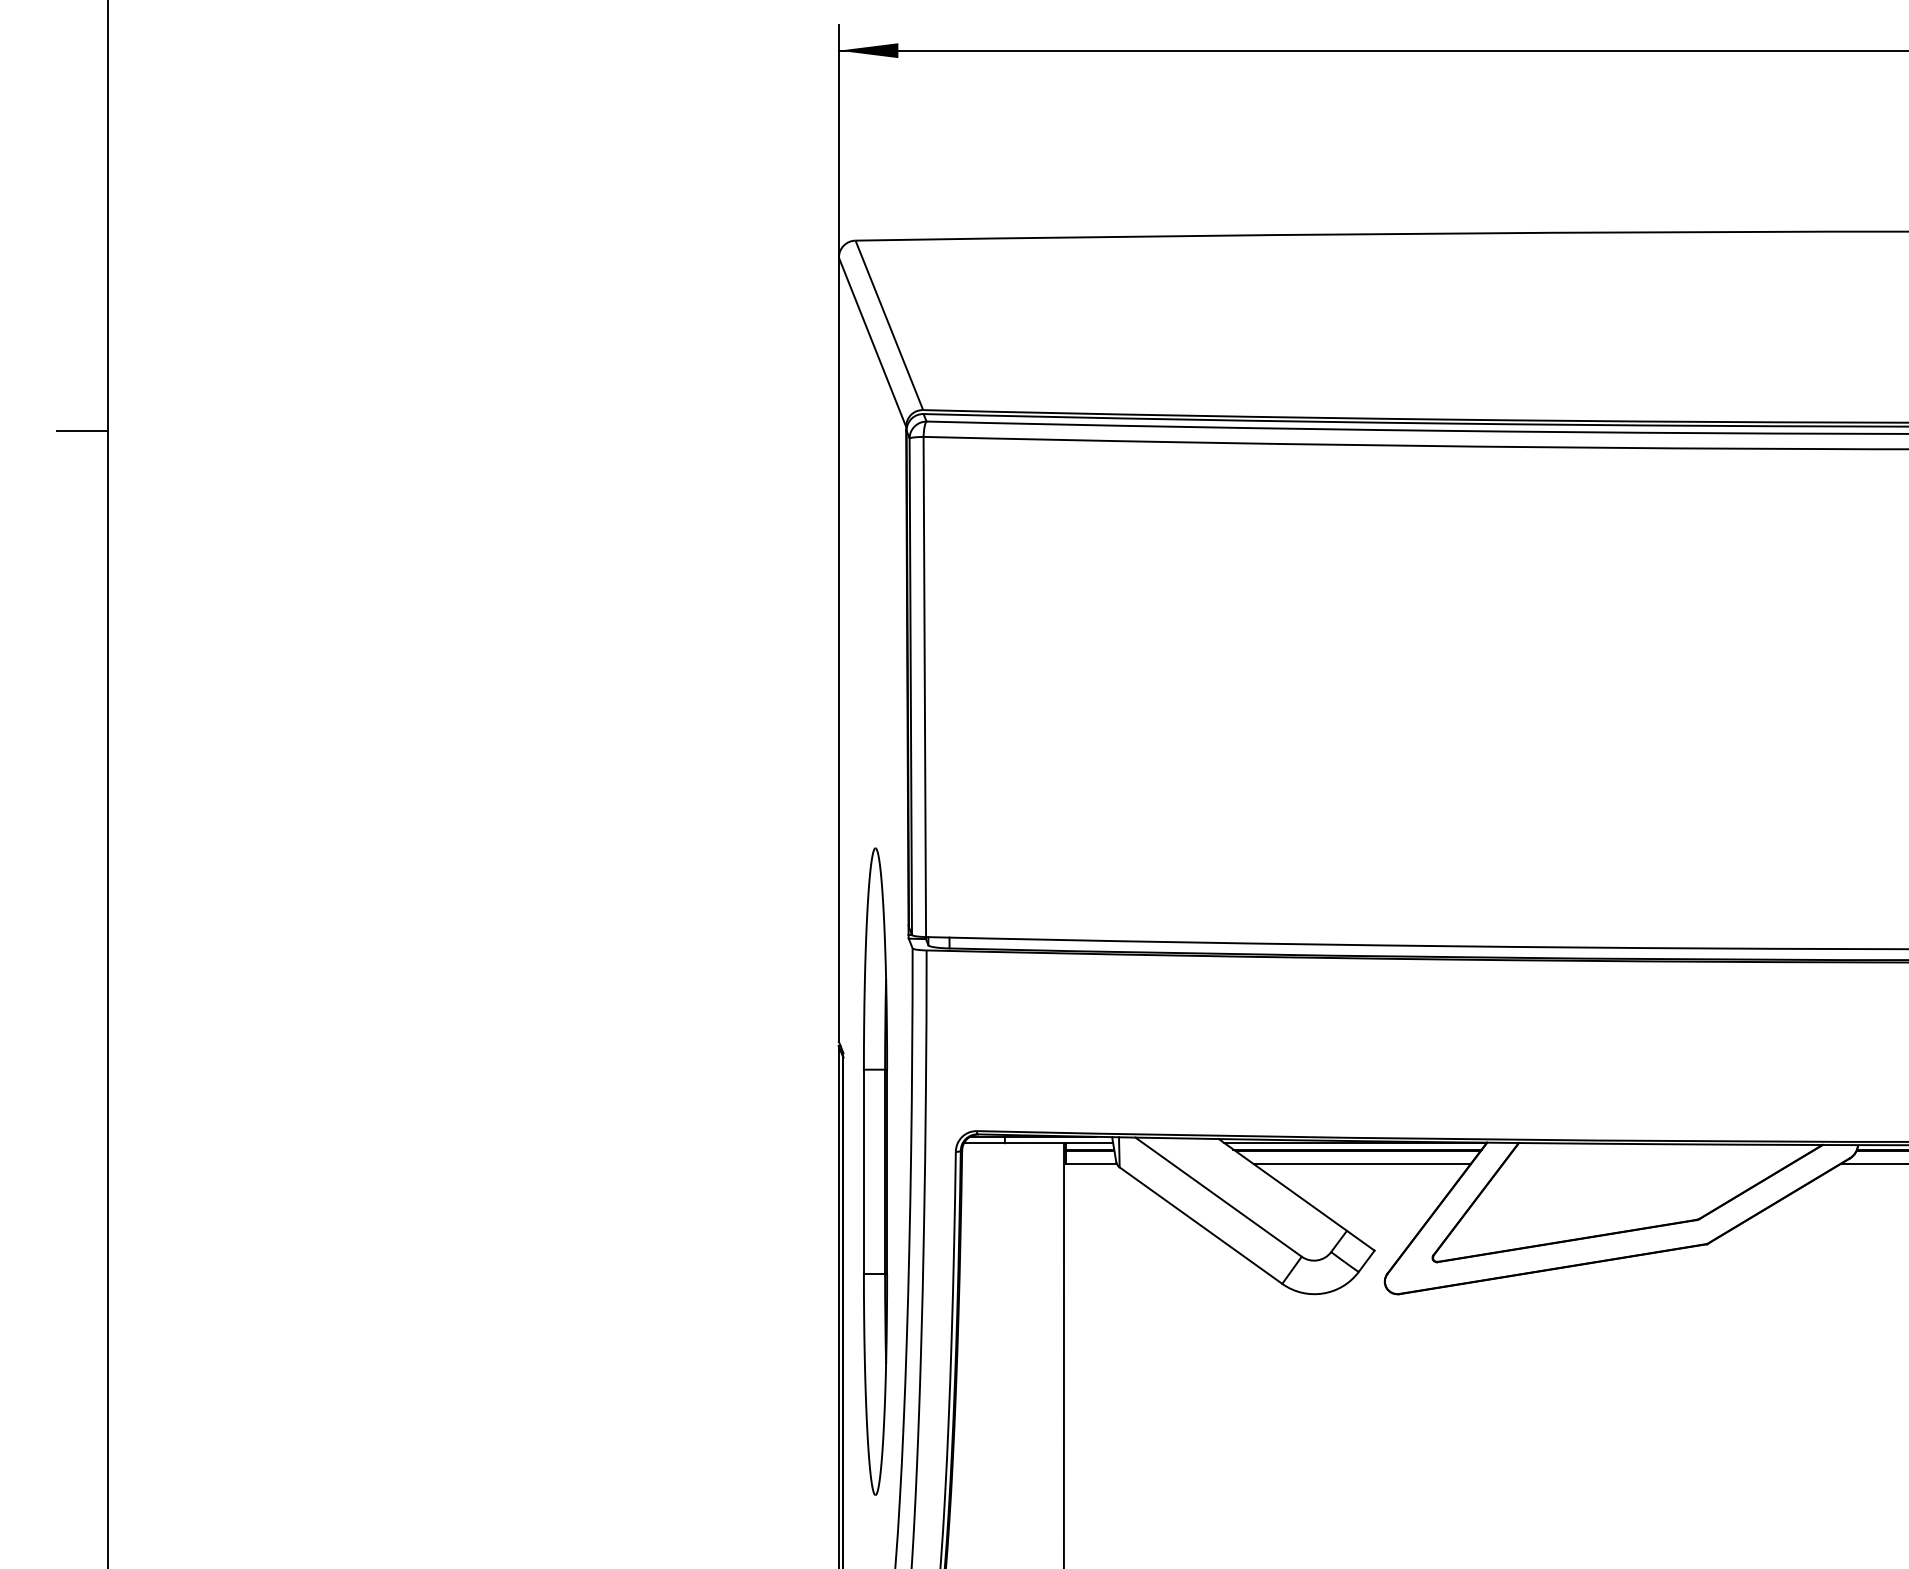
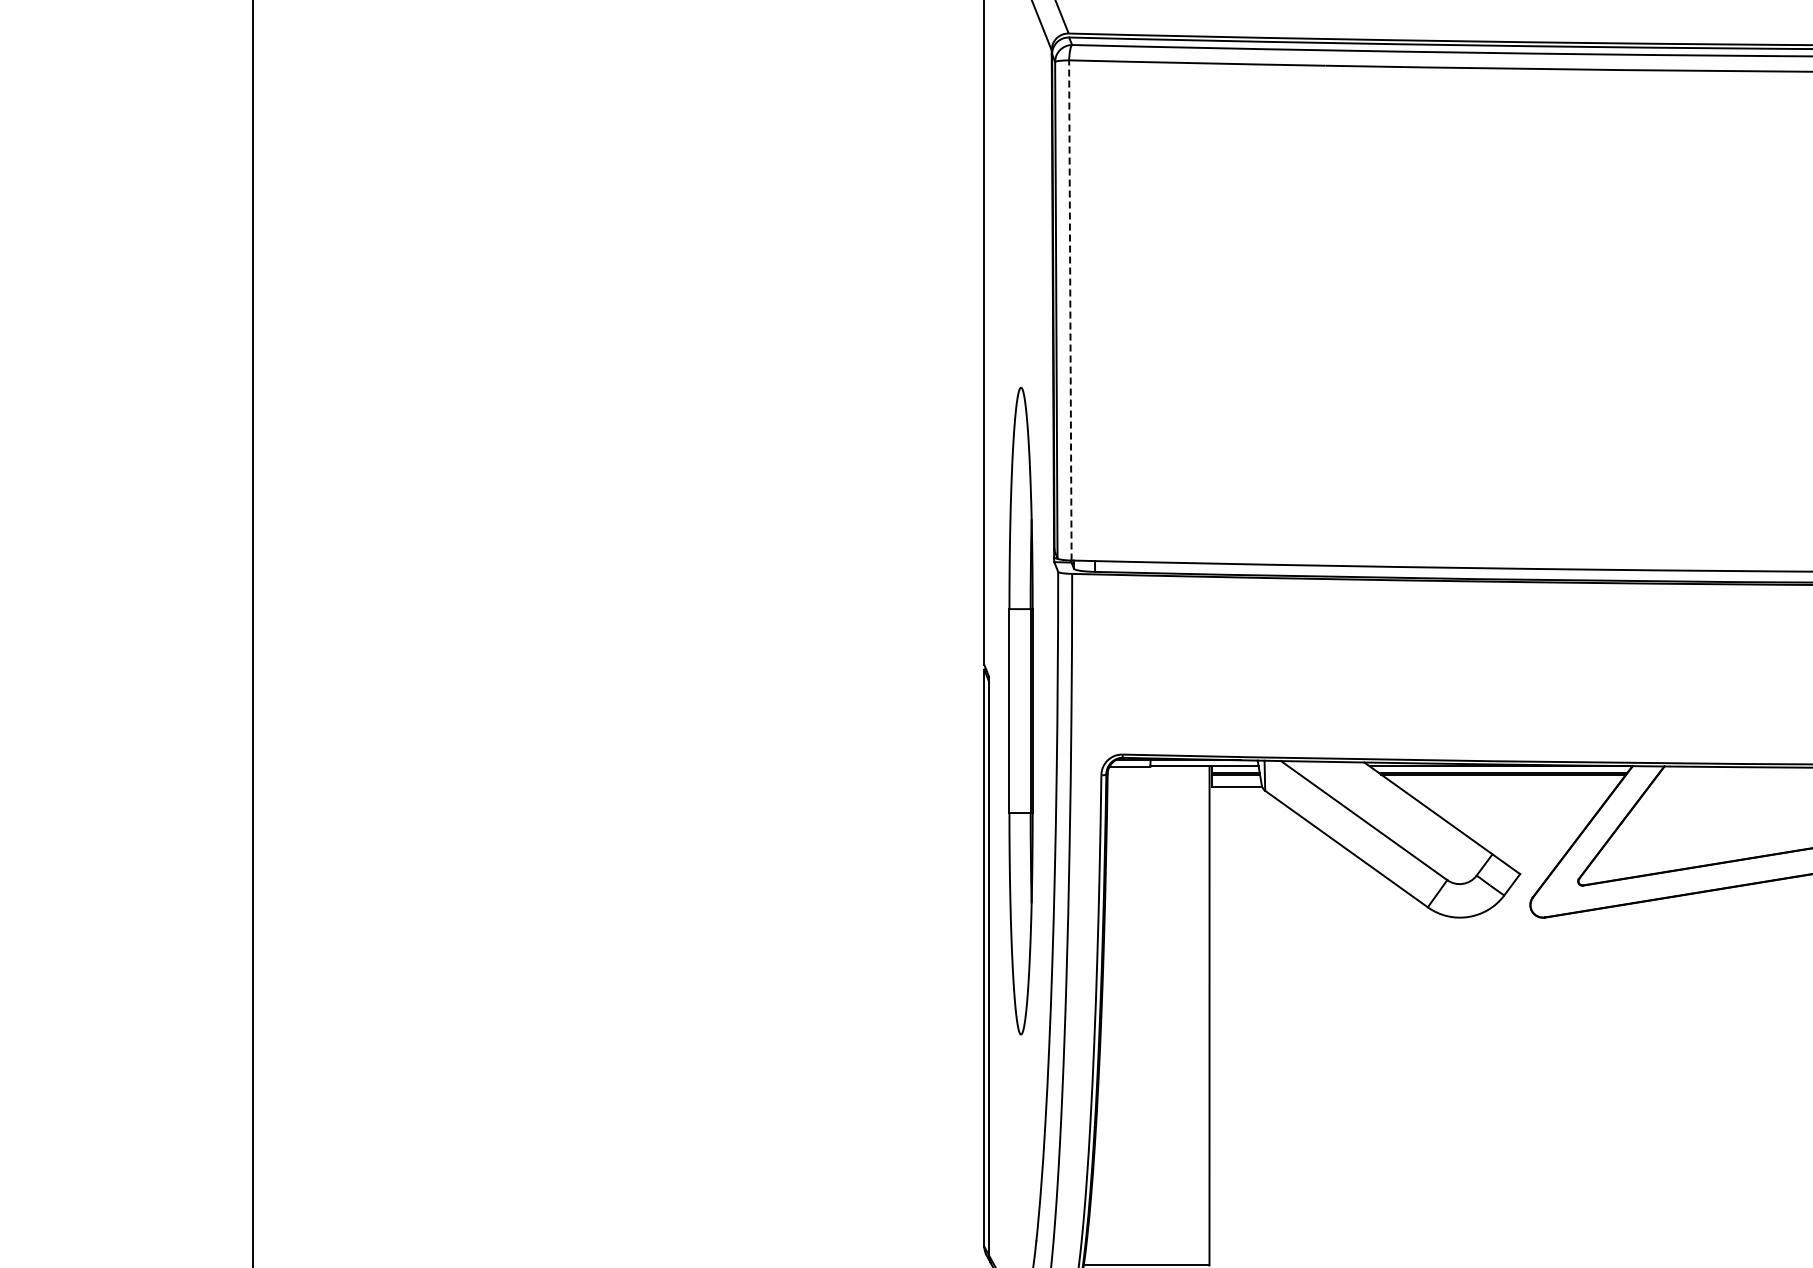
line: (81, 431) -> (227, 54), removed
line: (924, 686) -> (1070, 309), solid -> dashed
line: (1361, 1164) -> (1507, 787), removed
part: (875, 1171) -> (1021, 710), moved

